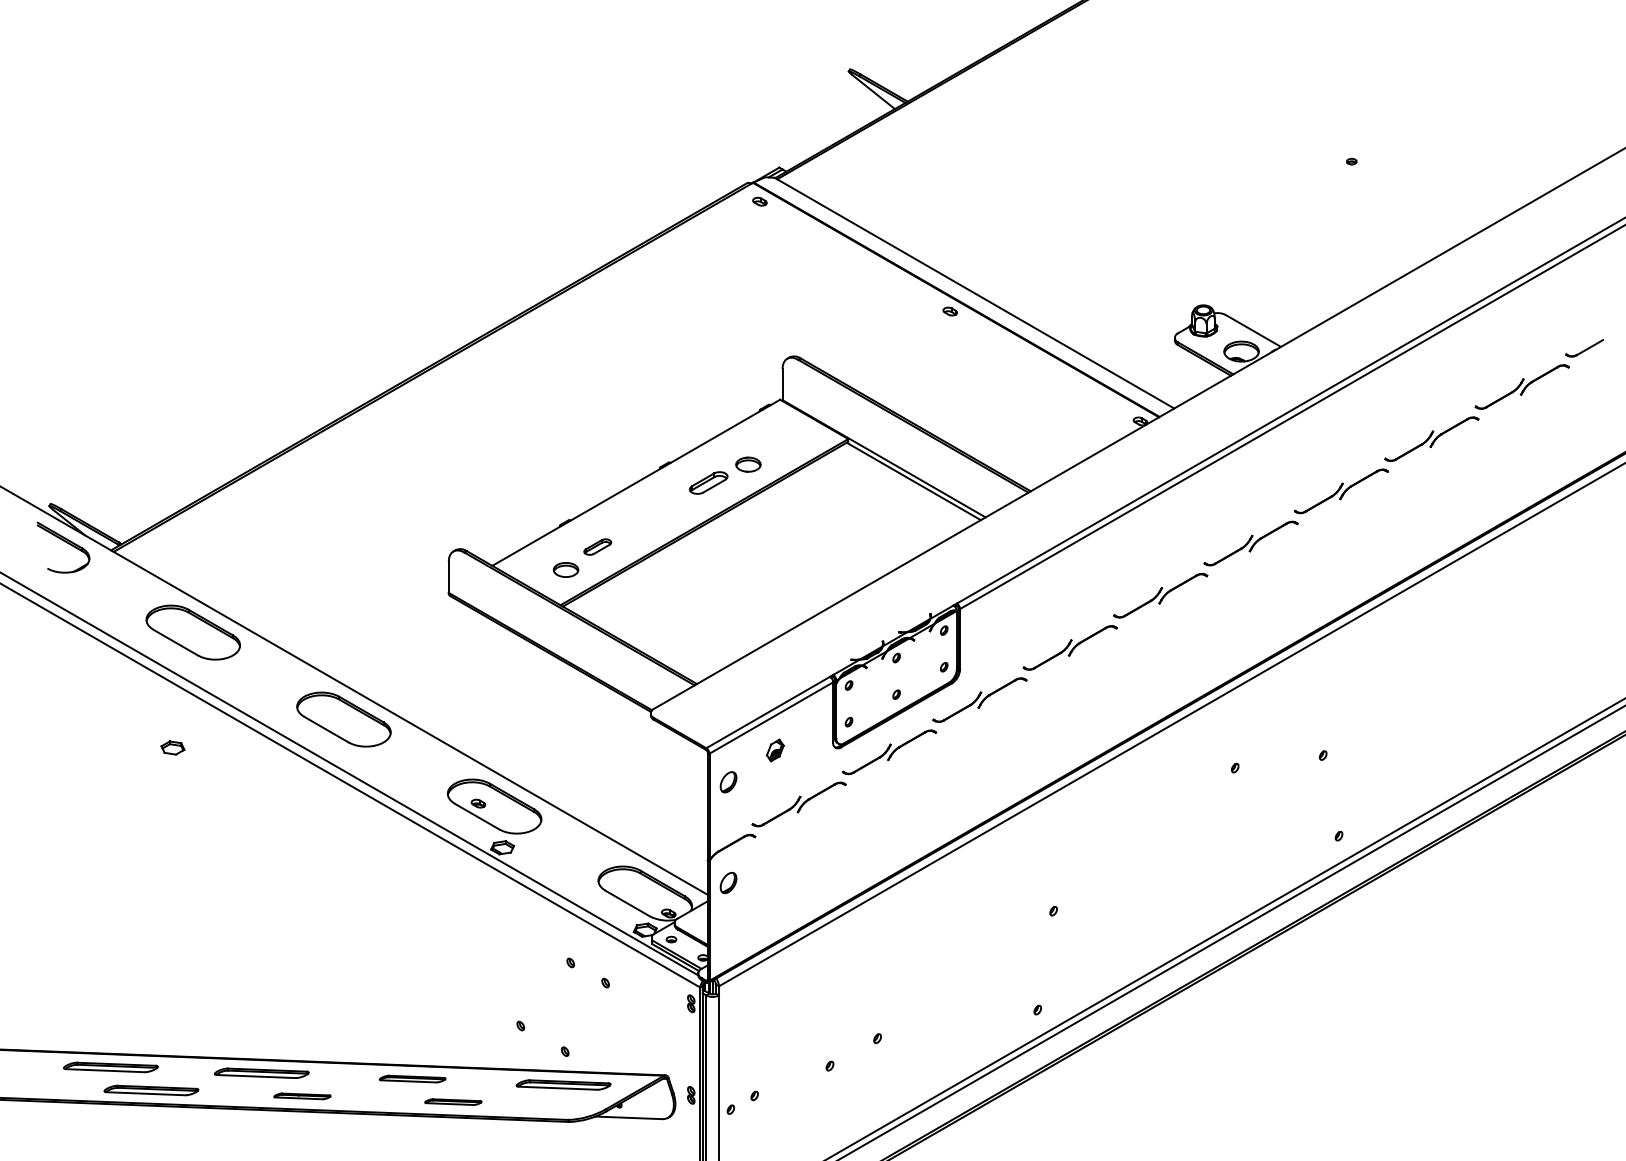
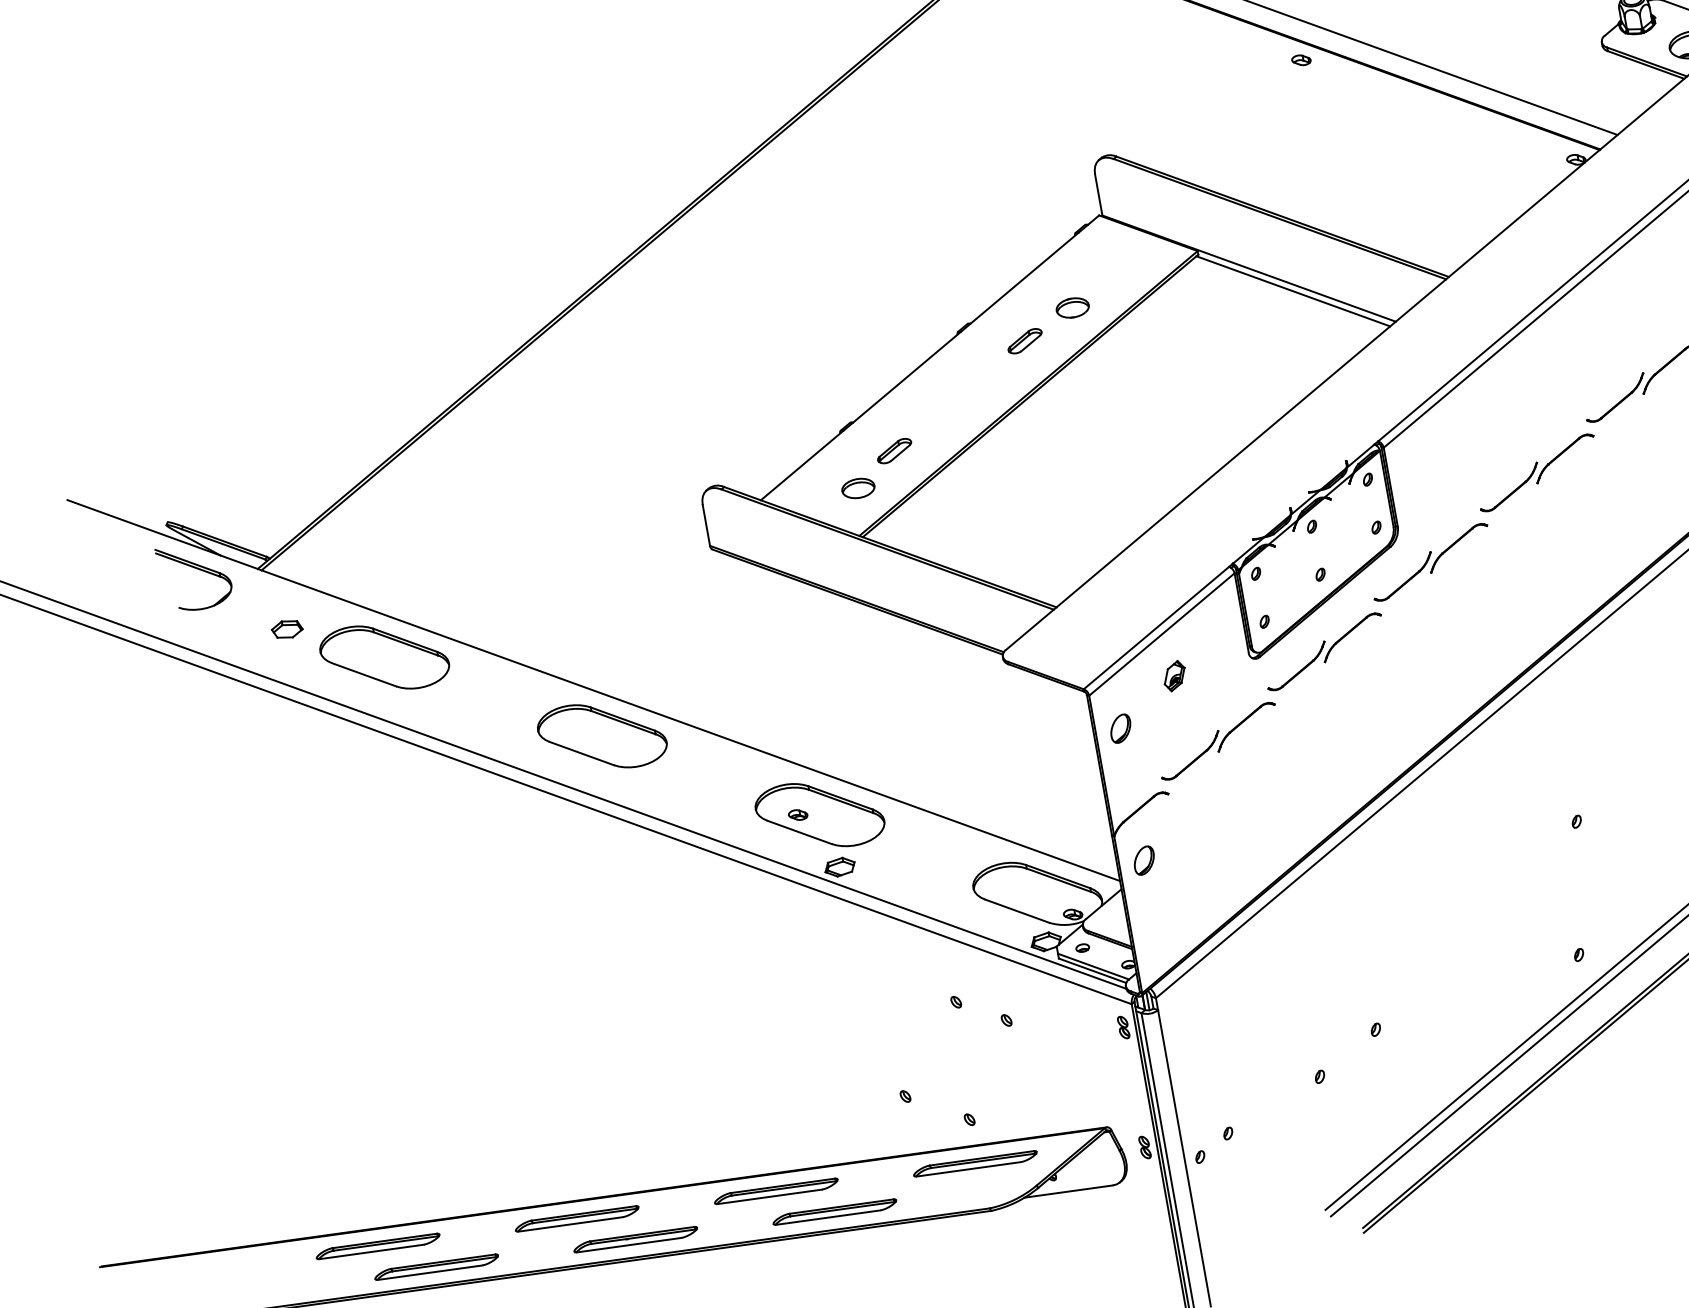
part: (708, 482) -> (1024, 340), size x0.71
part: (172, 747) -> (286, 628), moved
part: (412, 1078) -> (775, 1190), size x1.43
part: (302, 1096) -> (635, 1239), size x1.67
part: (453, 1101) -> (834, 1211), size x1.67

